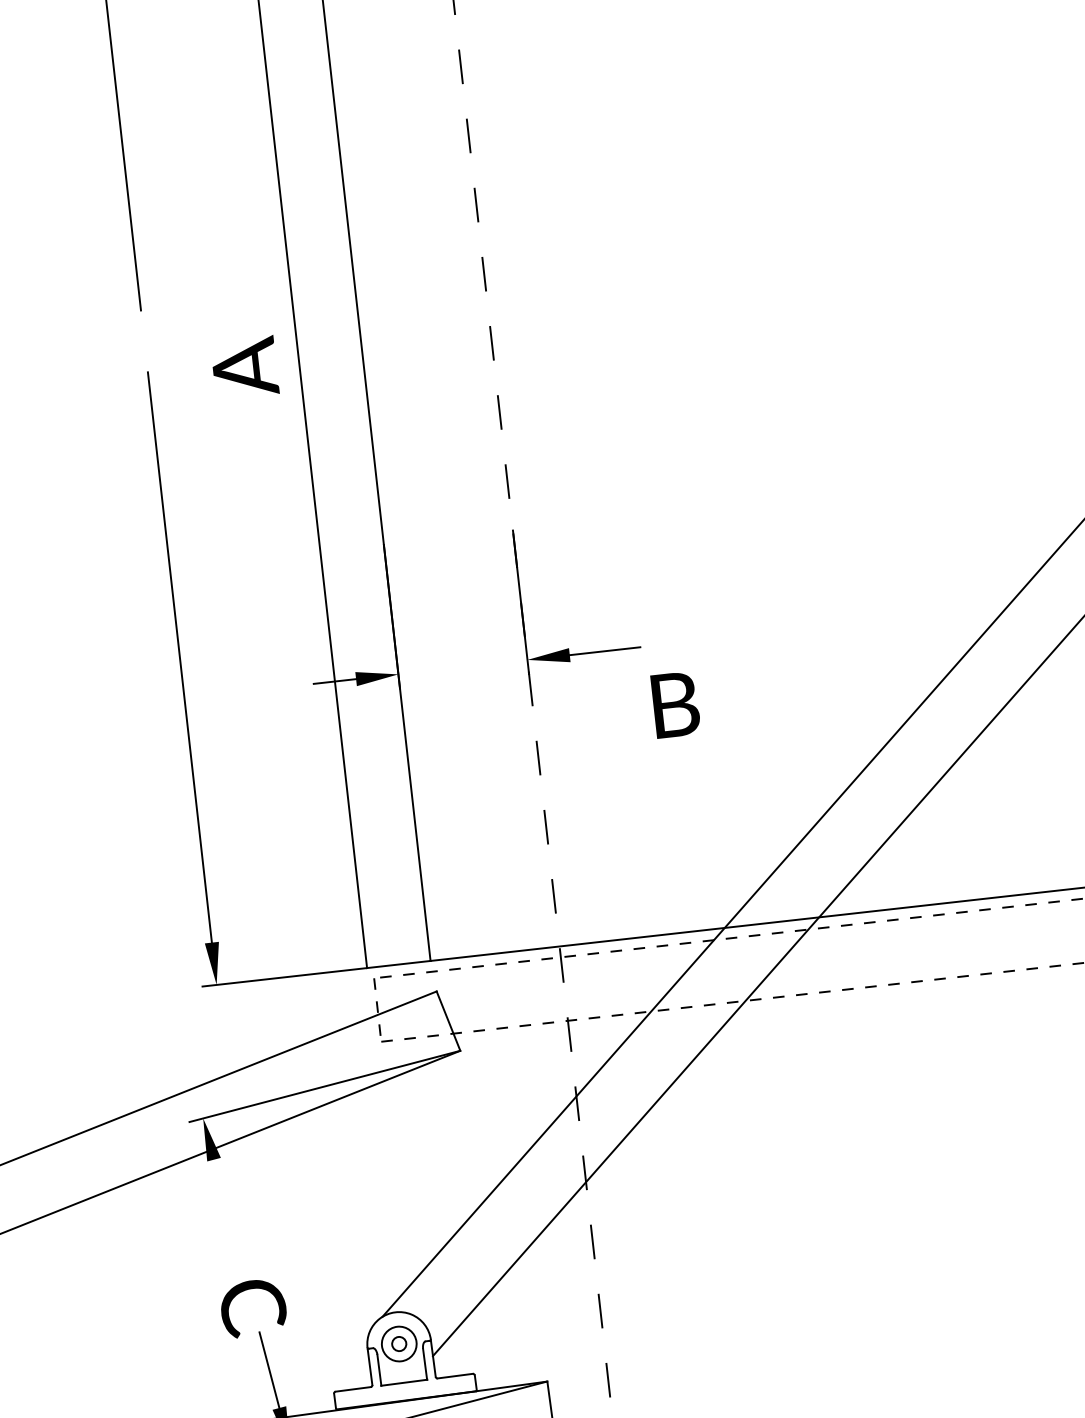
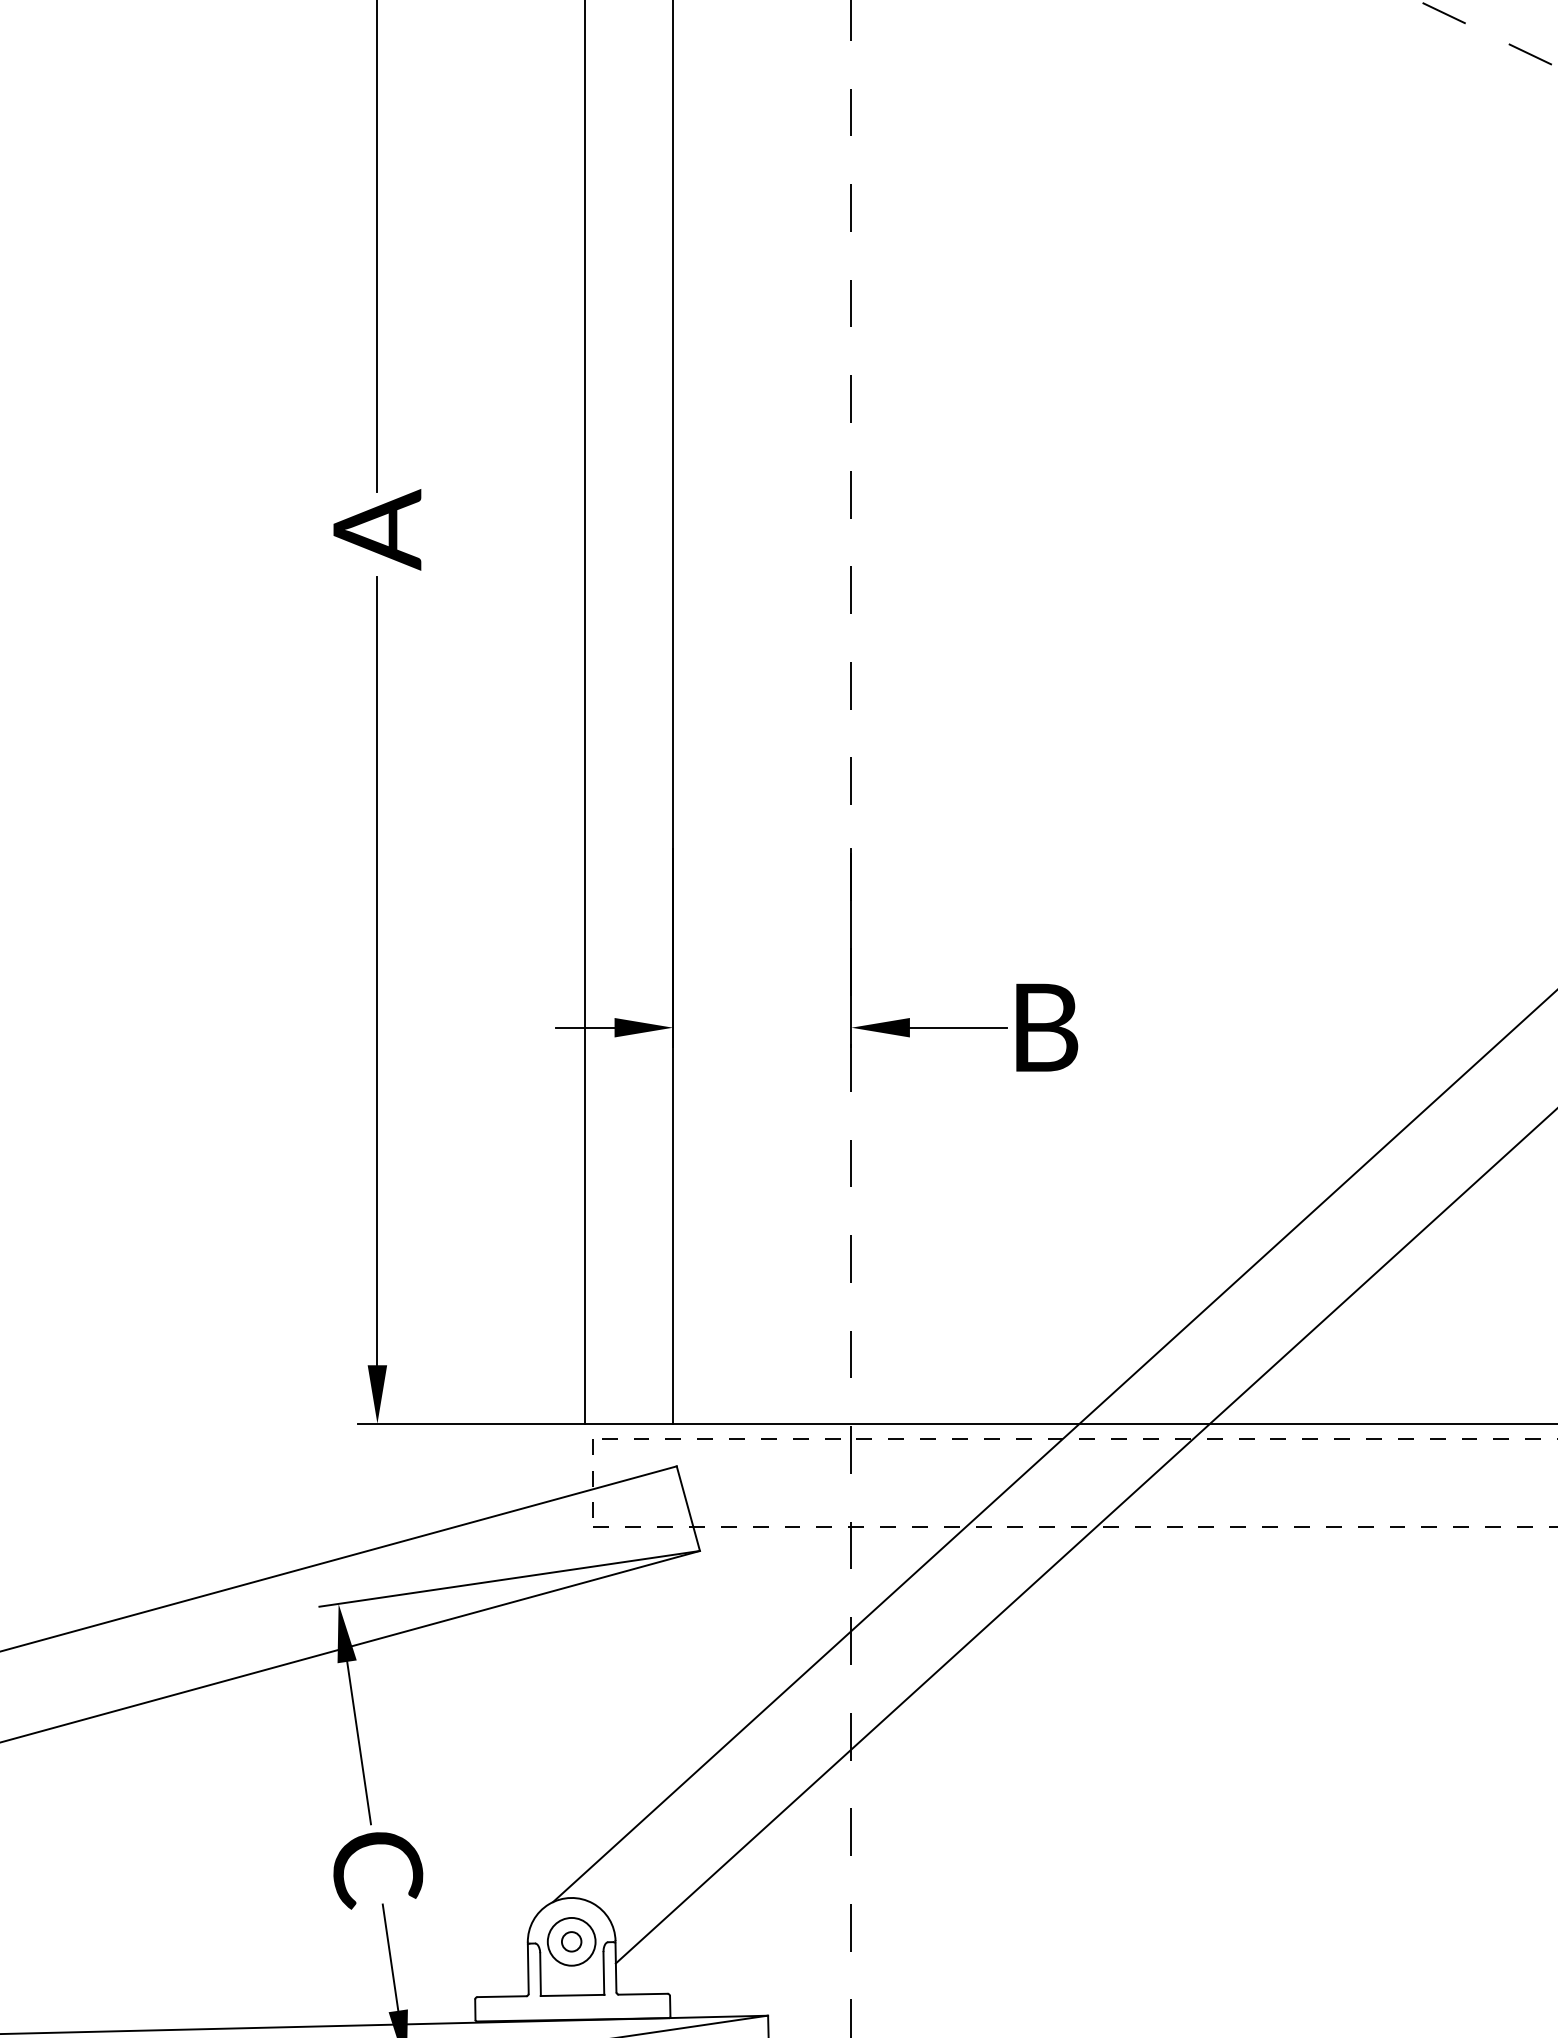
text: (244, 367) -> (377, 529), moved
text: (676, 704) -> (1047, 1027), moved
line: (228, 1217) -> (358, 1742), added

